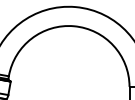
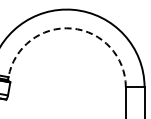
arc: (73, 26) -> (71, 28), solid -> dashed

